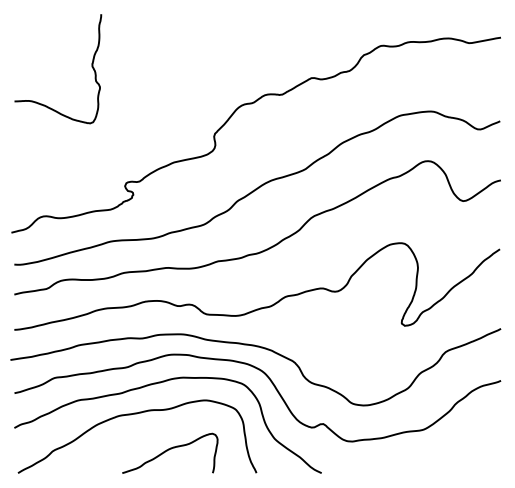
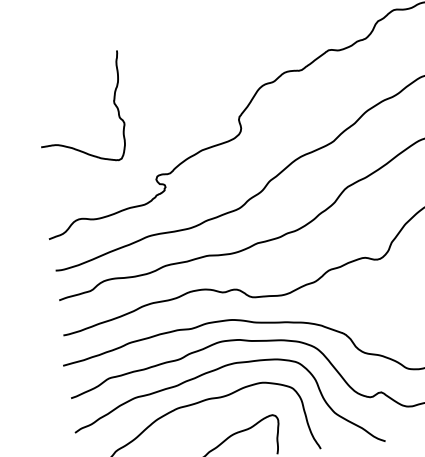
curve: (91, 67) -> (113, 104), moved

